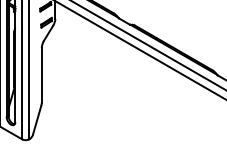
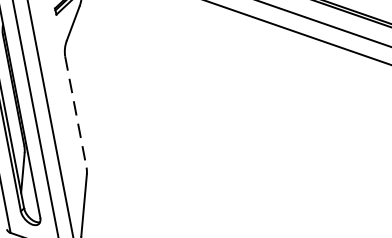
line: (41, 75) -> (75, 112), solid -> dashed

